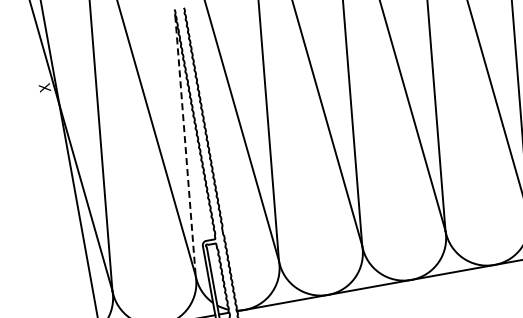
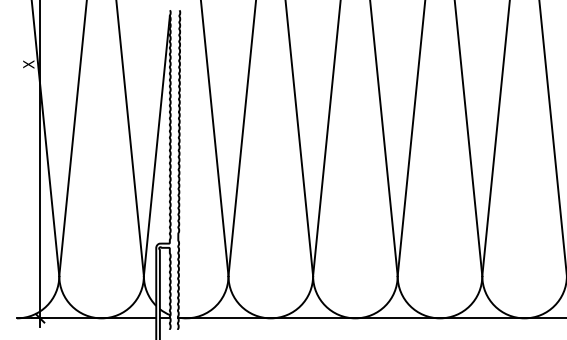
line: (185, 146) -> (156, 146), dashed -> solid

